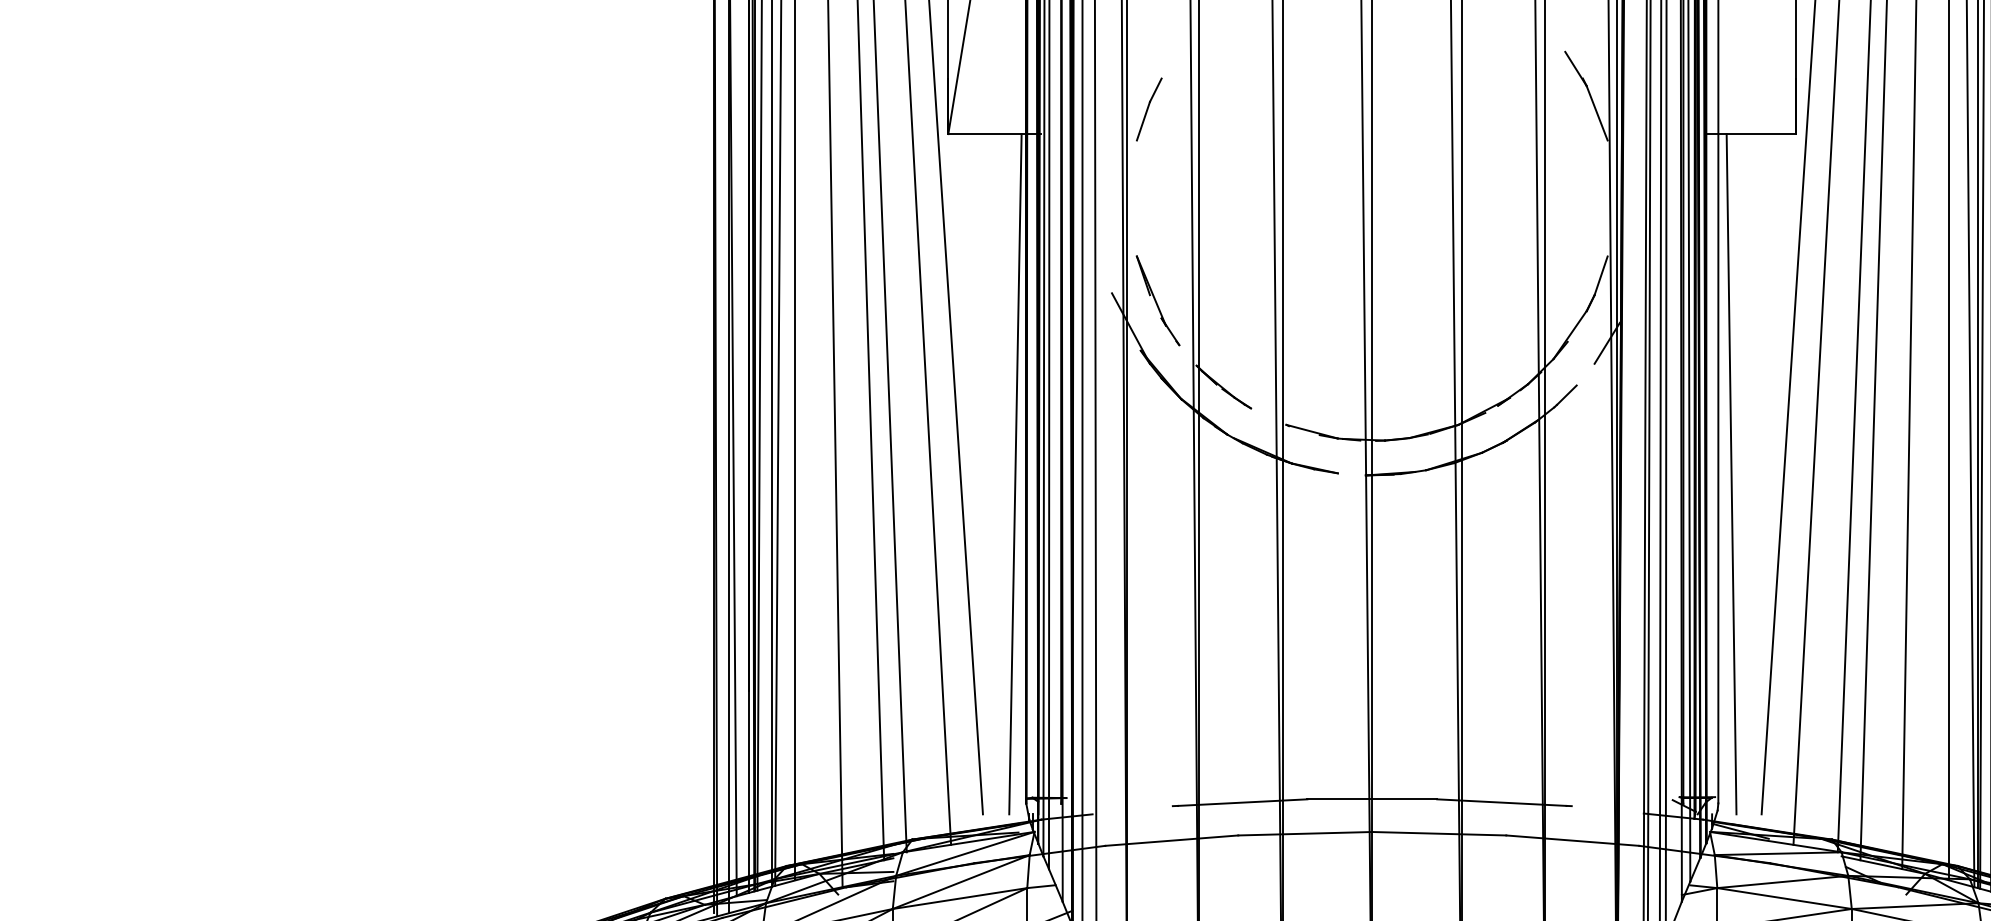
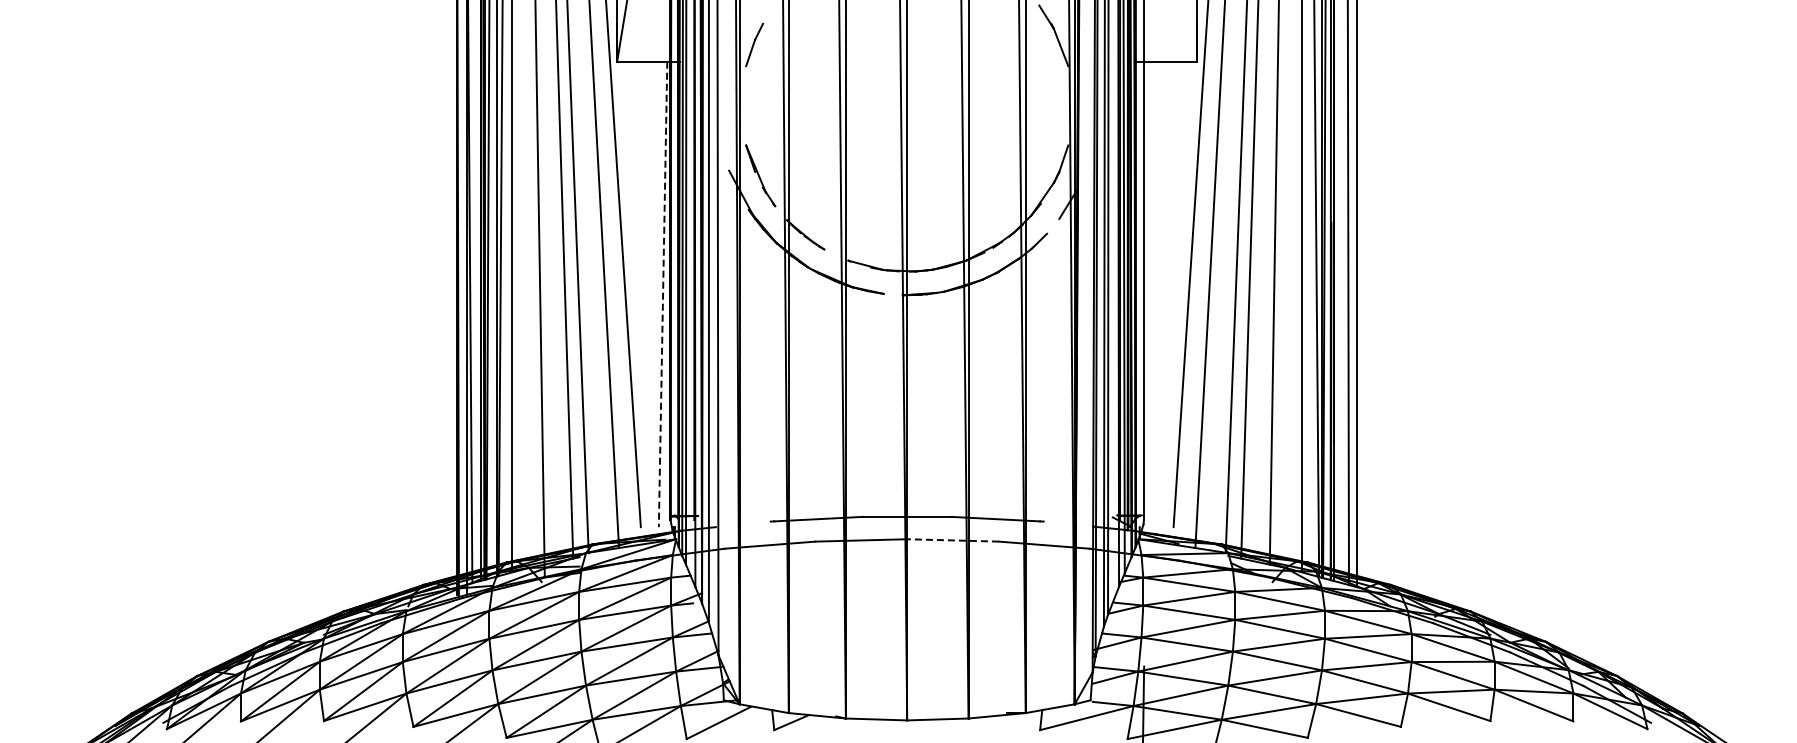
line: (1016, 474) -> (663, 294), solid -> dashed
line: (1730, 474) -> (1152, 294), removed
line: (1439, 833) -> (953, 540), solid -> dashed

